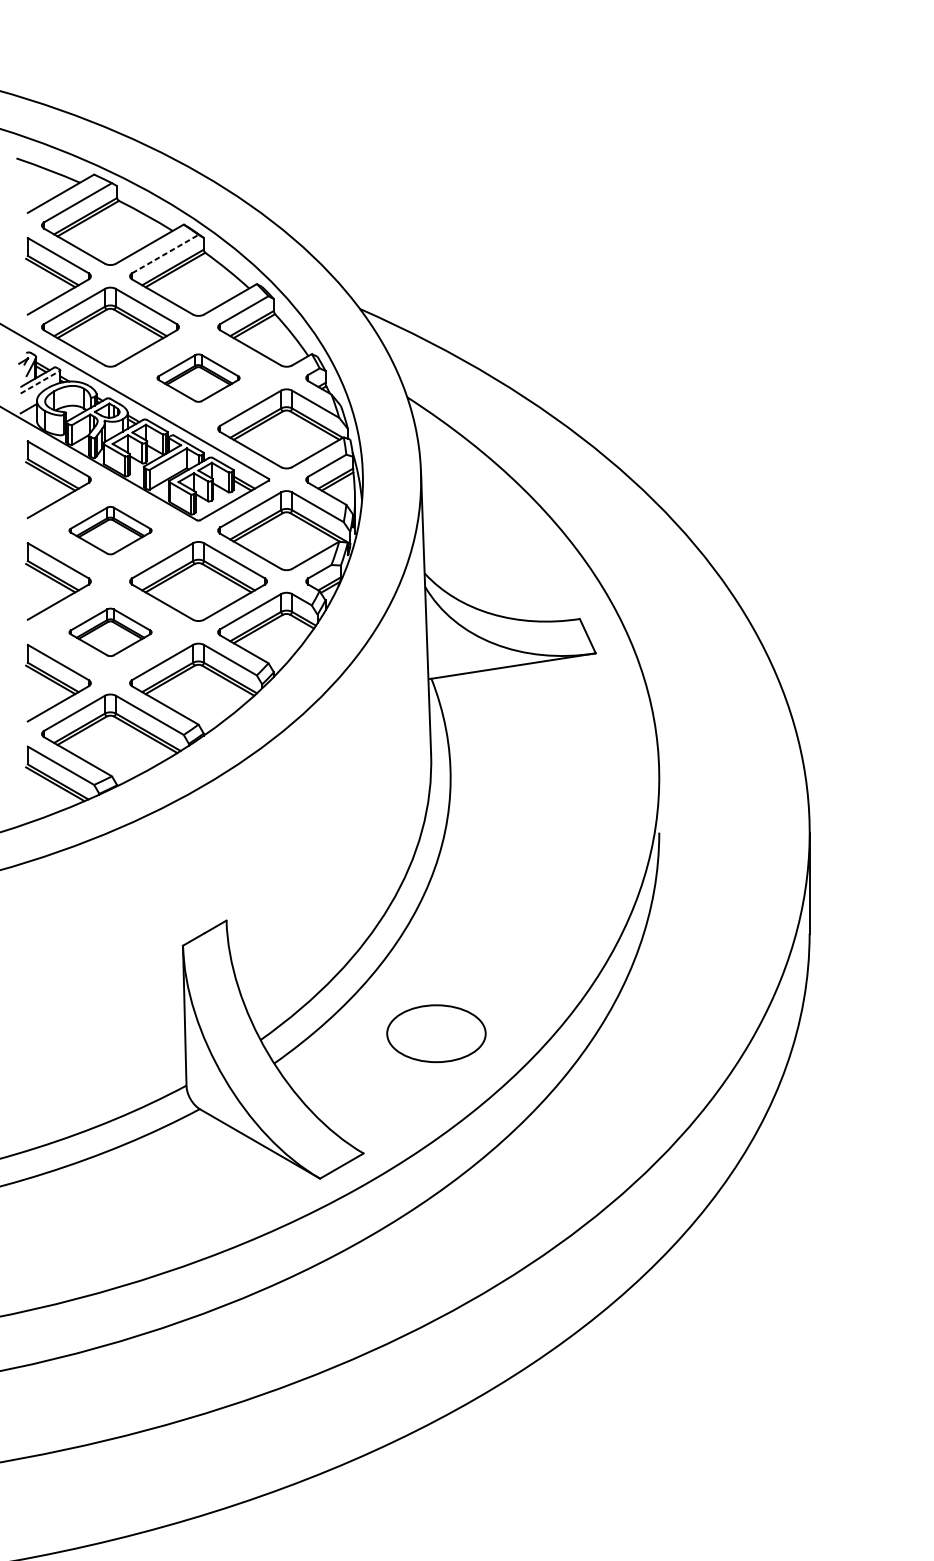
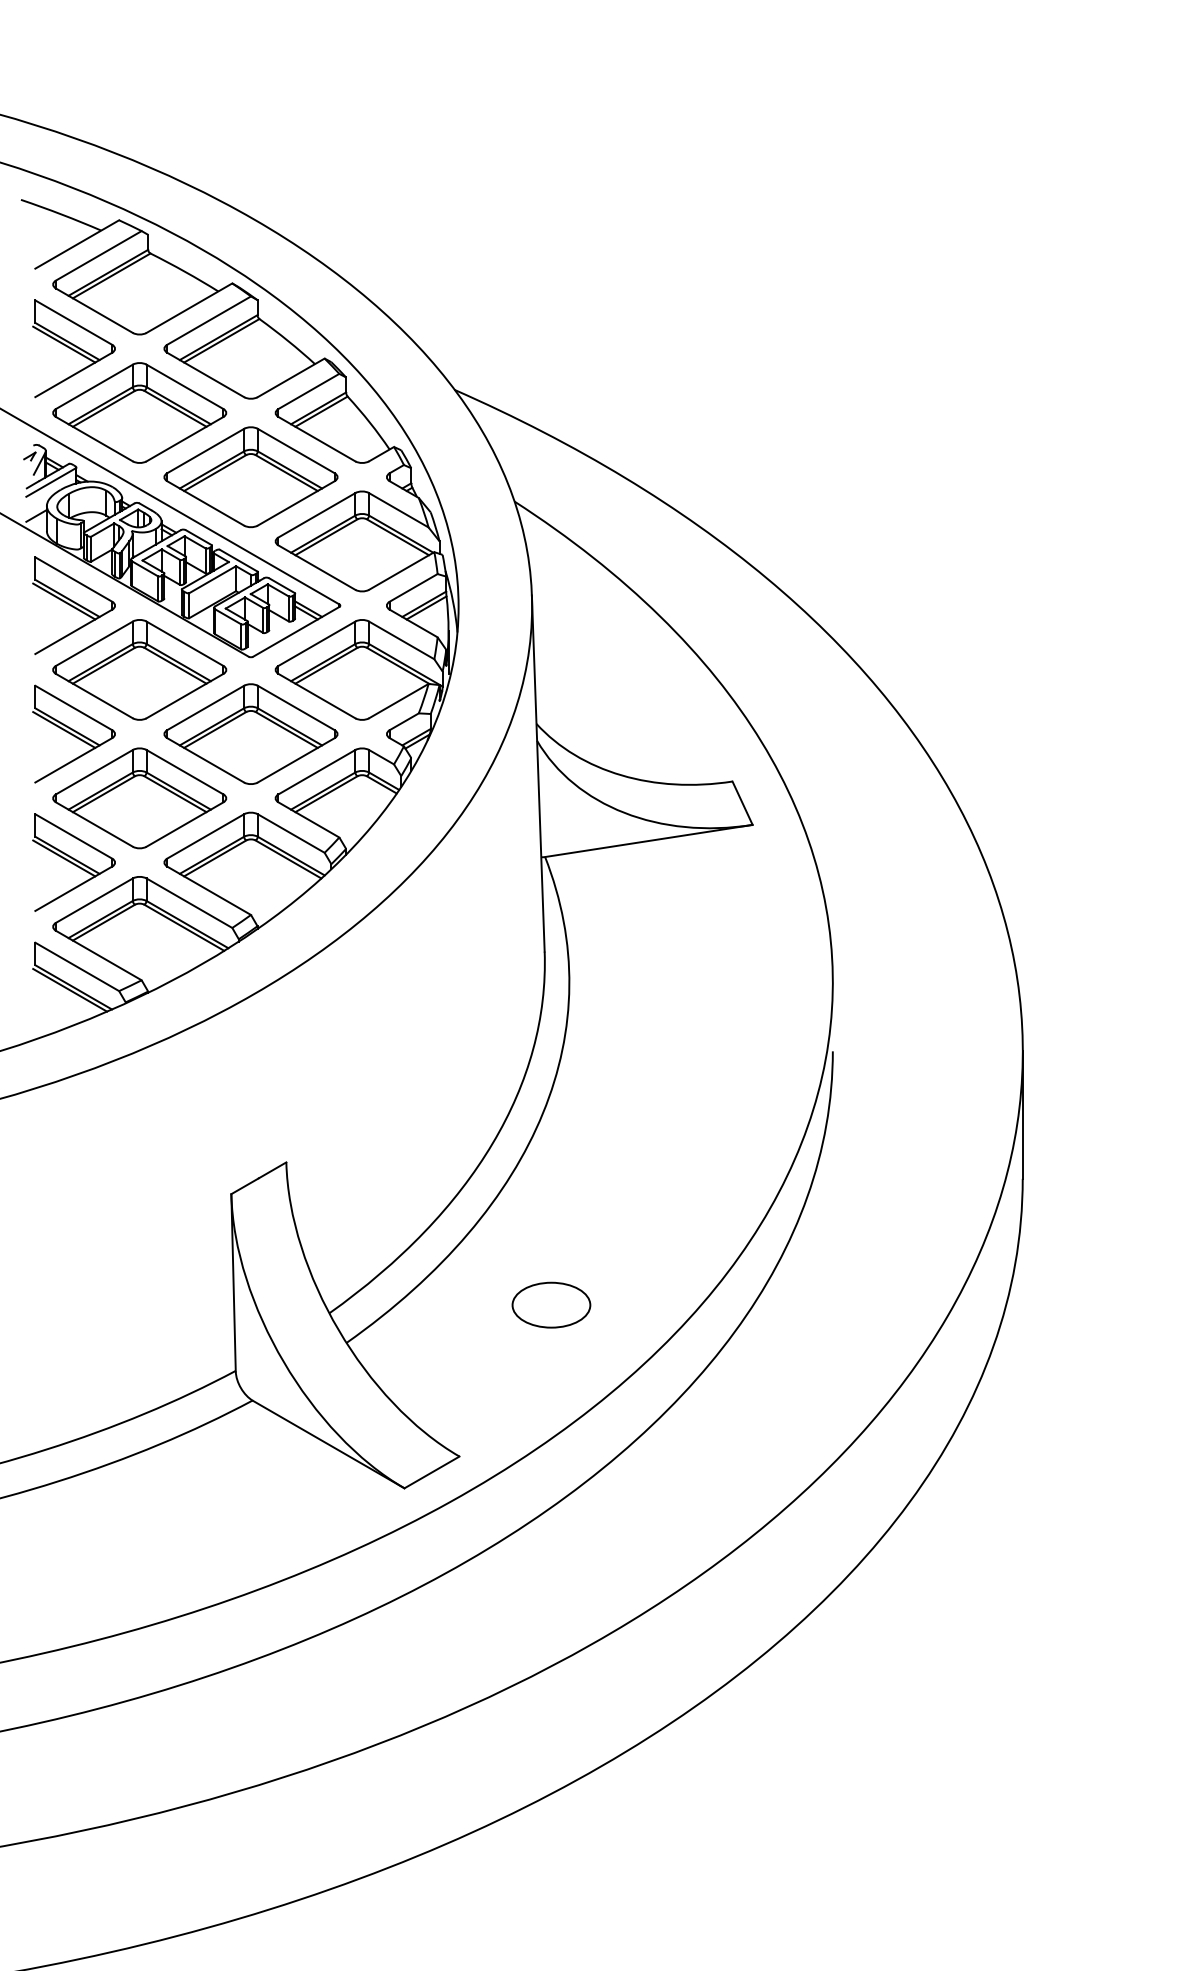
line: (165, 253) -> (209, 320), dashed -> solid
part: (198, 378) -> (250, 477), size x1.67
line: (40, 382) -> (51, 482), dashed -> solid
part: (110, 530) -> (139, 669), size x1.67
part: (110, 632) -> (139, 798), size x1.67
part: (436, 1033) -> (551, 1304), size x0.62

